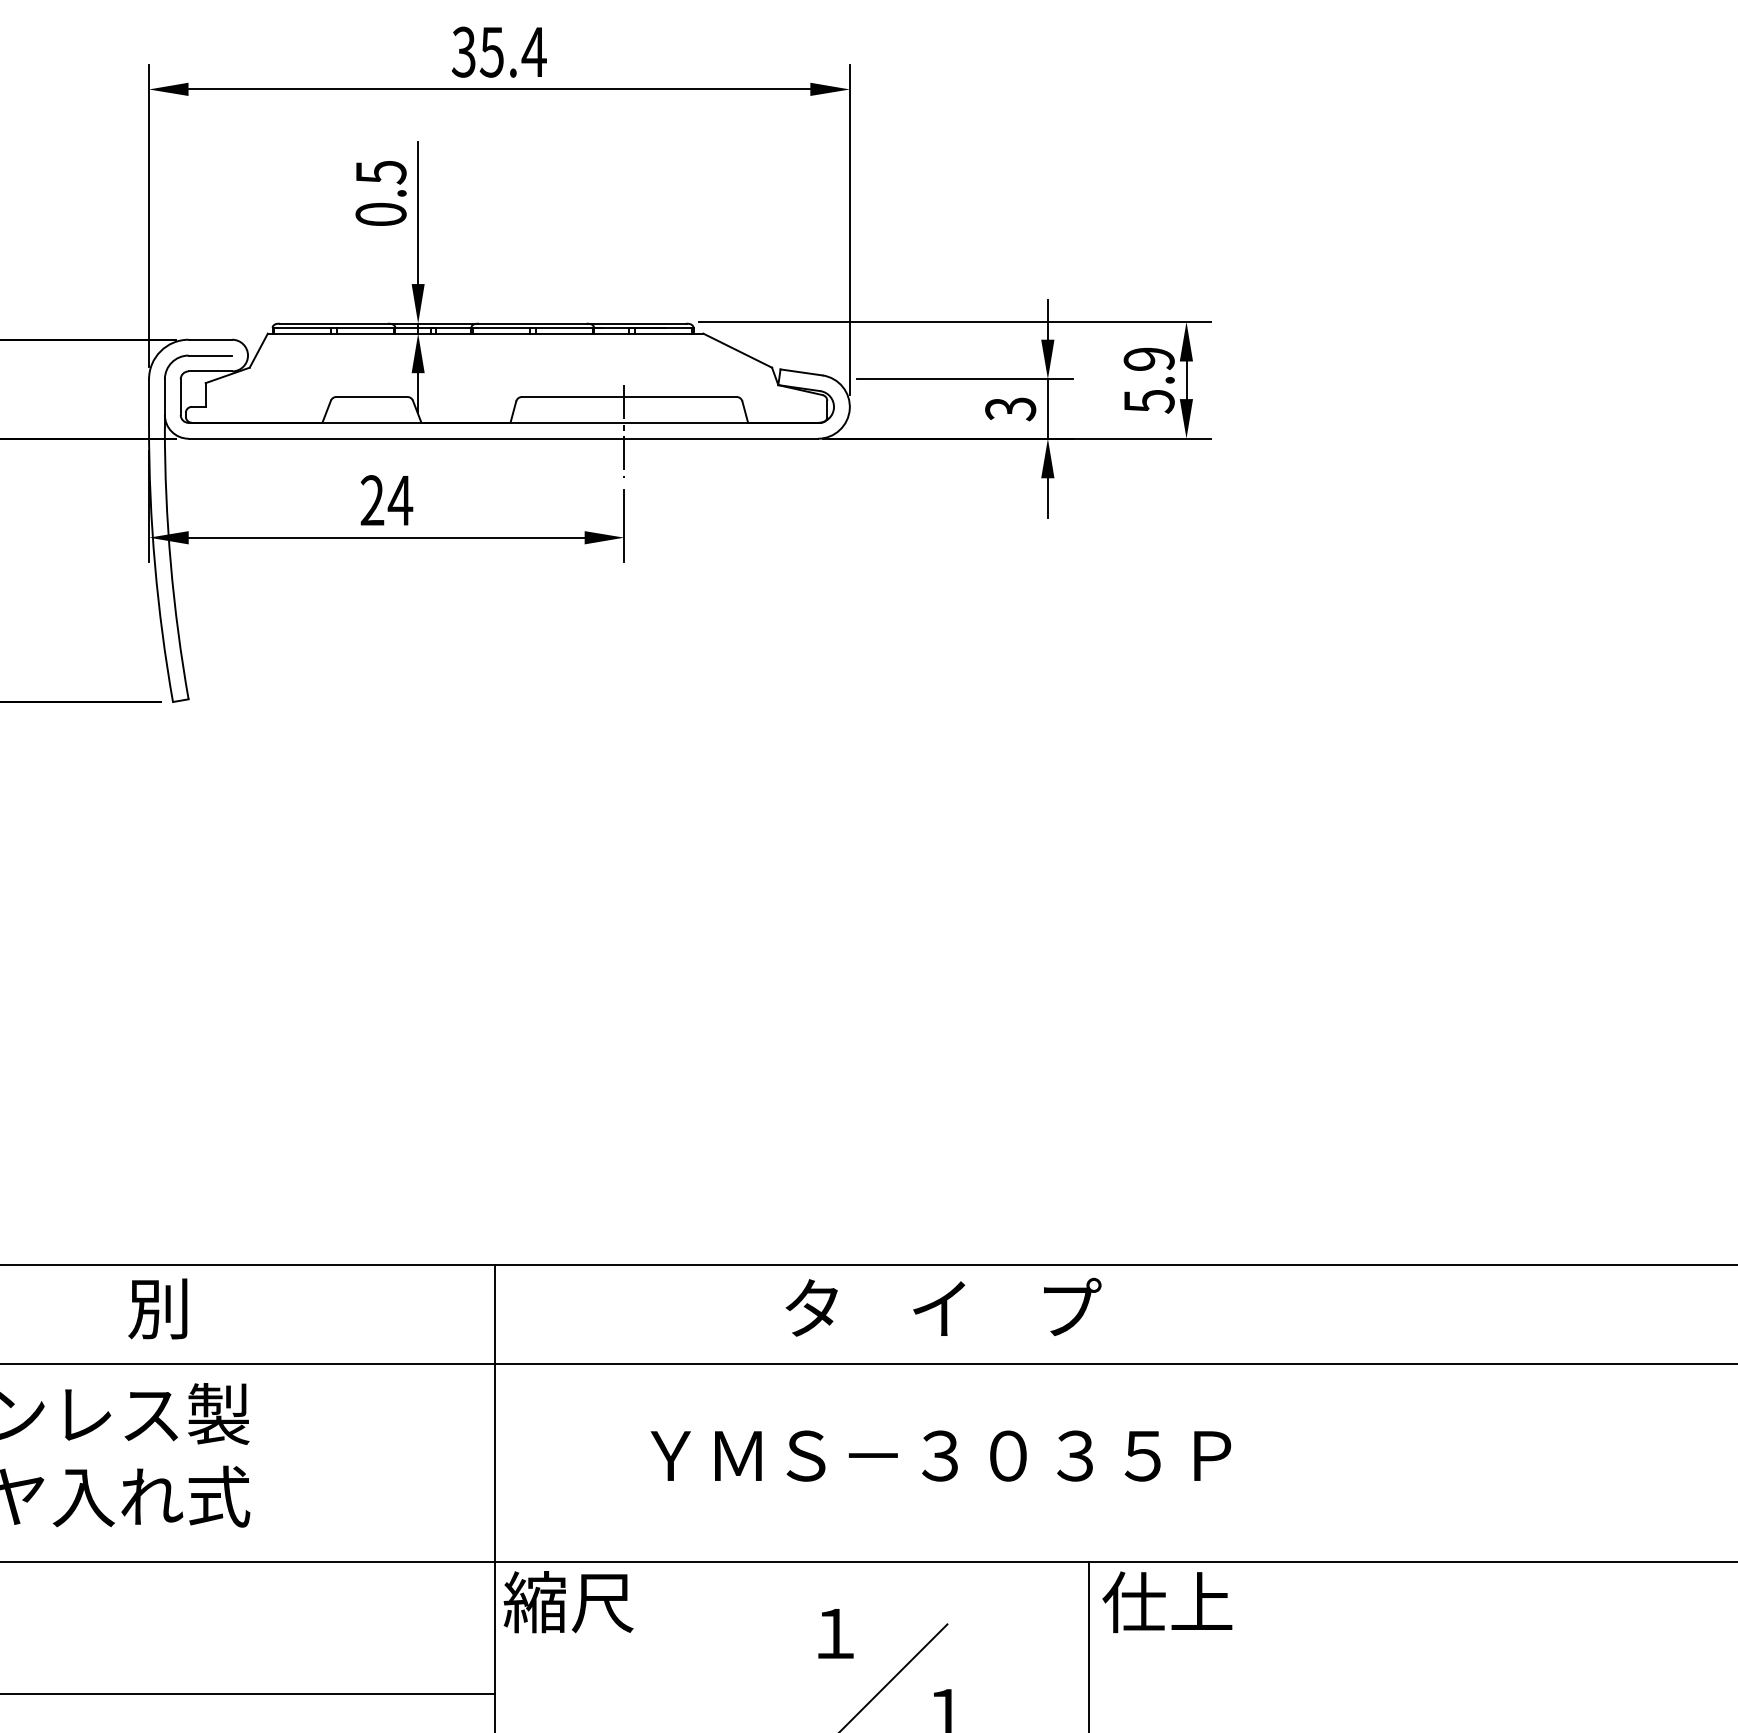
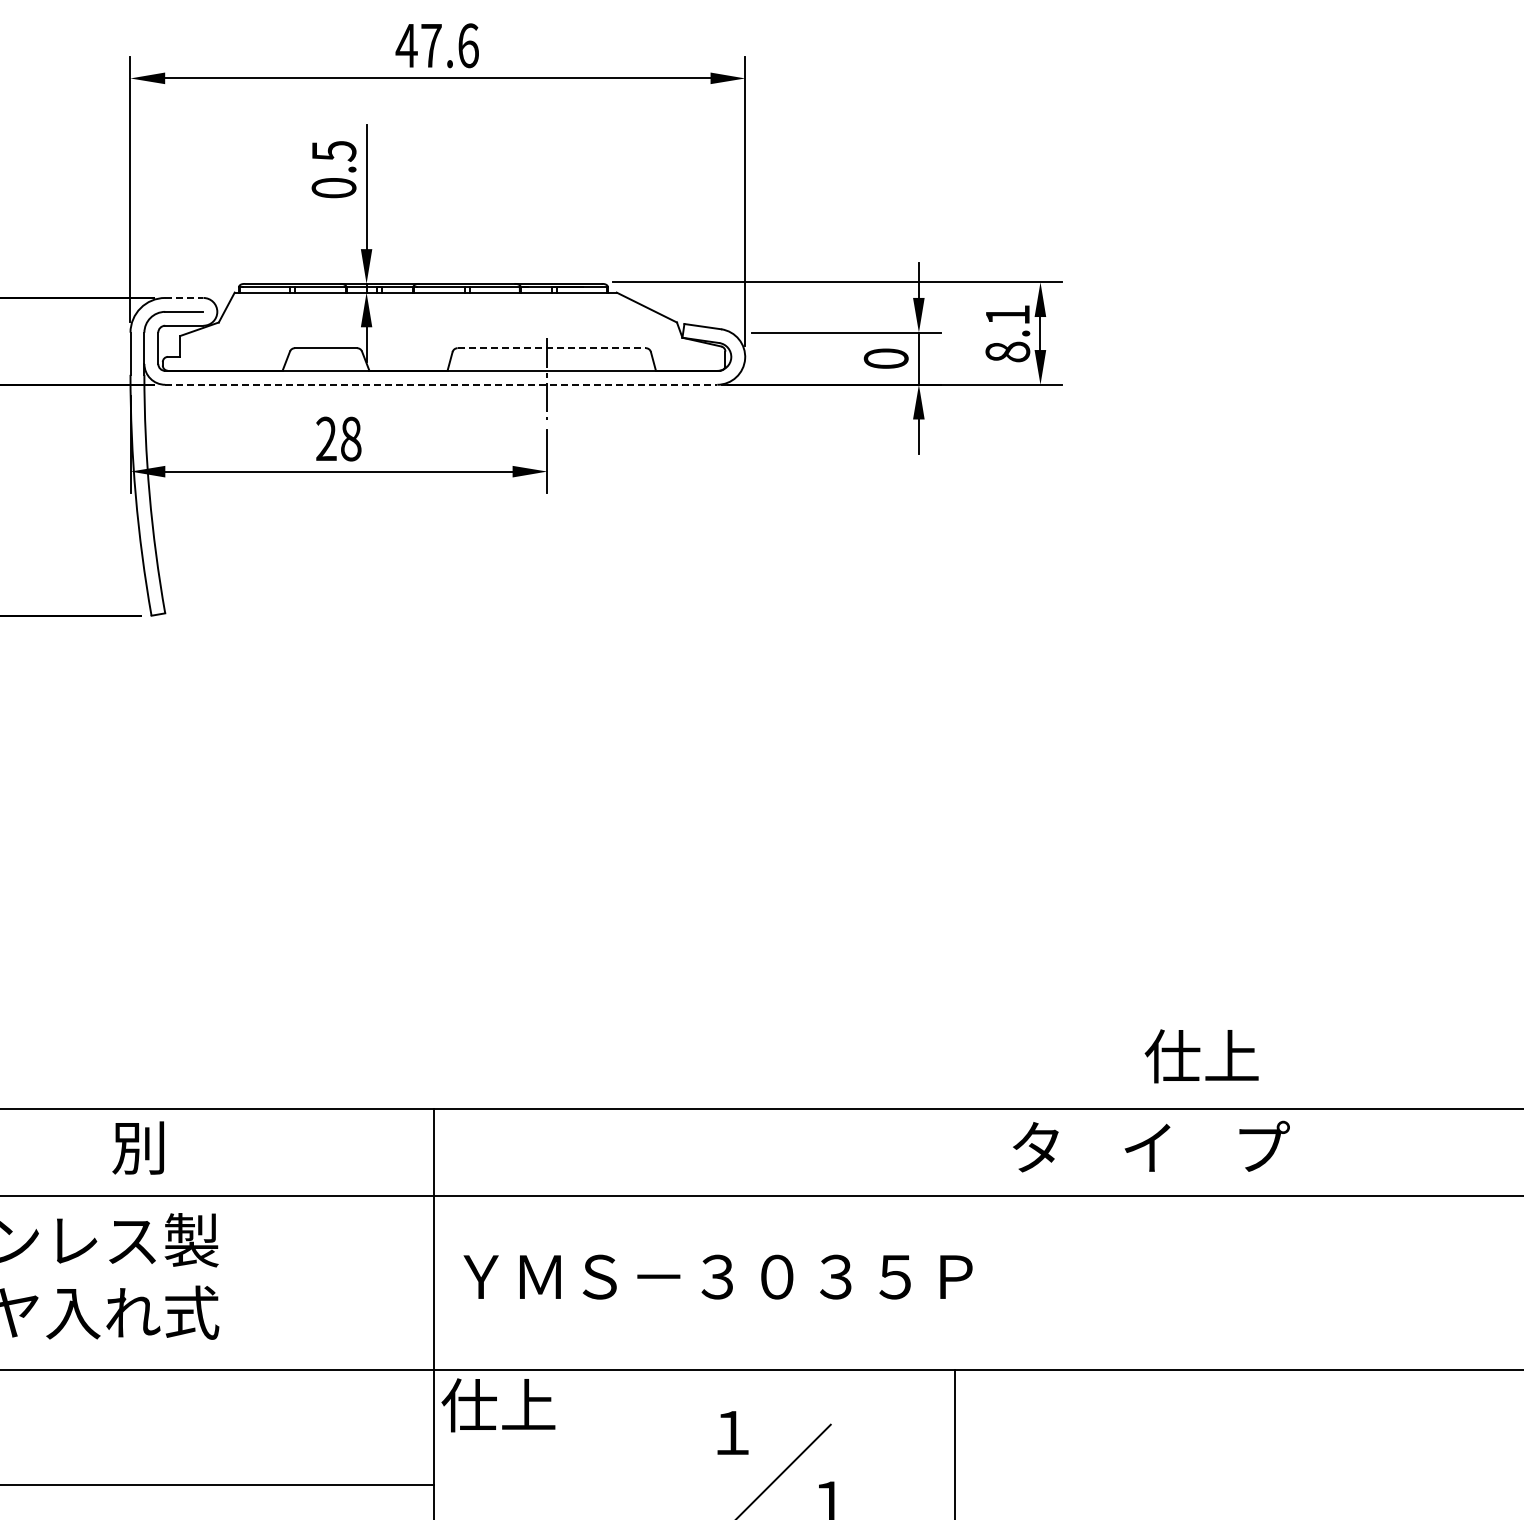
text: (499, 51) -> (437, 45), 35.4 -> 47.6
line: (210, 339) -> (184, 297), solid -> dashed
text: (1148, 380) -> (1007, 333), 5.9 -> 8.1
line: (630, 397) -> (552, 348), solid -> dashed
text: (1009, 408) -> (885, 358), 3 -> 0
line: (503, 438) -> (441, 384), solid -> dashed
text: (399, 499) -> (350, 438), 24 -> 28
text: (943, 1307) -> (1151, 1146), moved
text: (940, 1455) -> (717, 1276), moved
text: (568, 1602) -> (498, 1405), 縮尺 -> 仕上
text: (1167, 1602) -> (1201, 1056), moved

